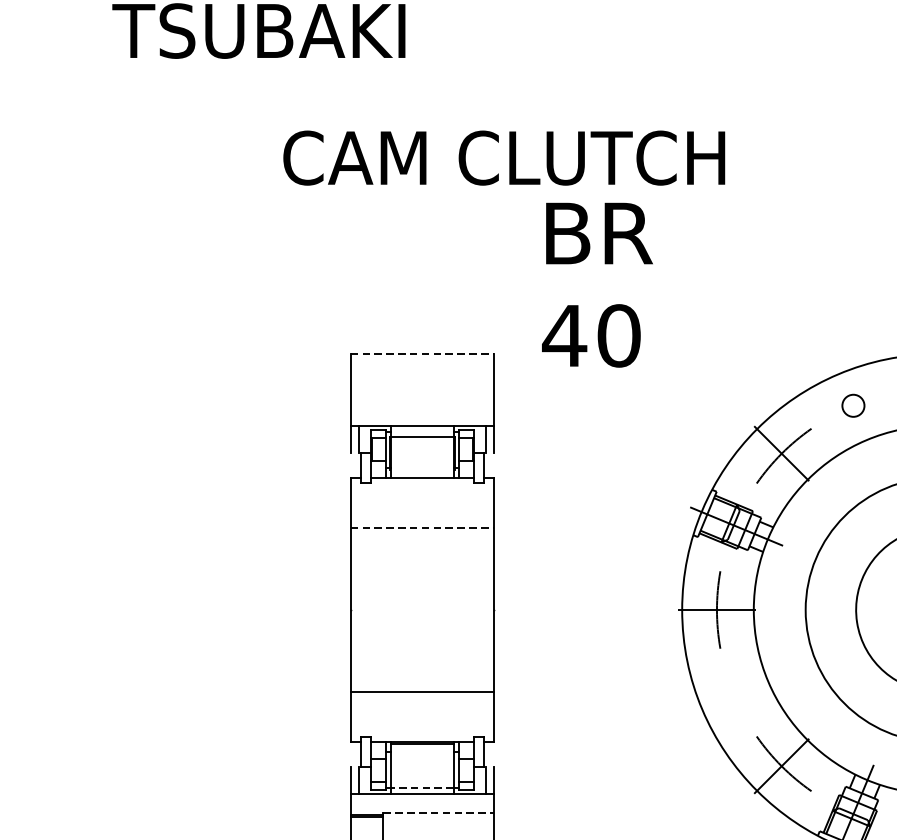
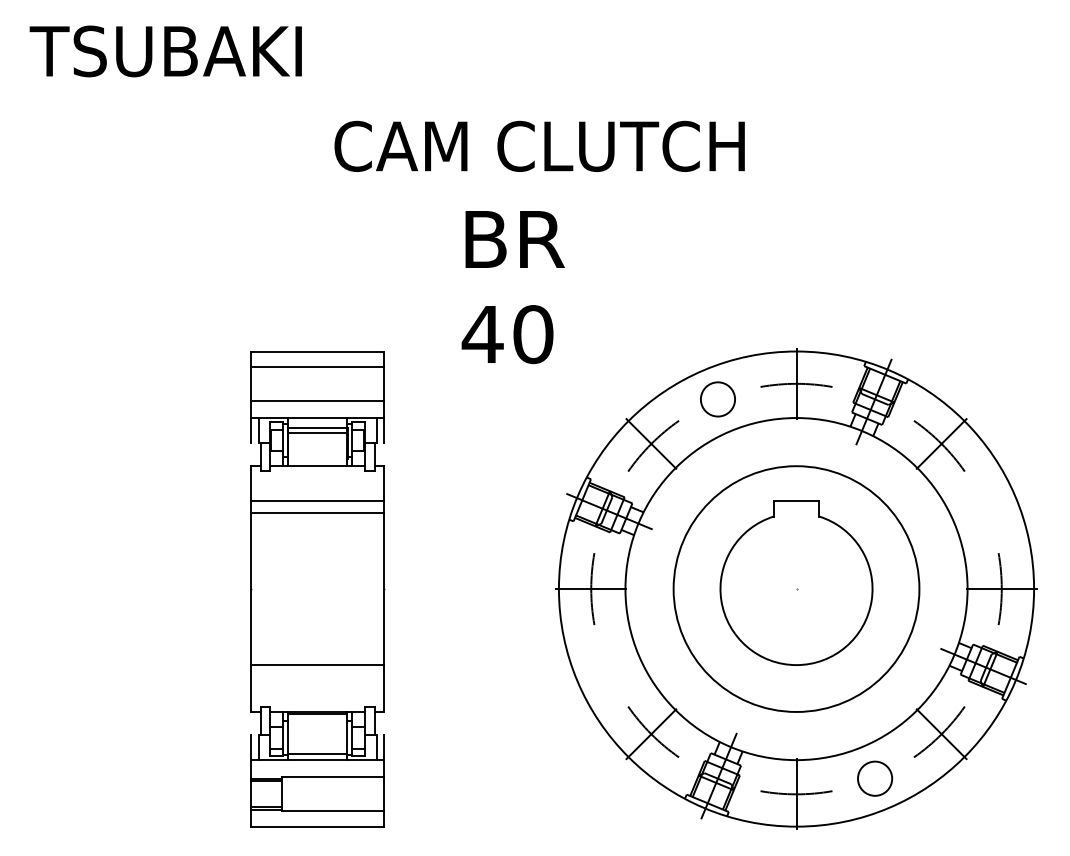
text: (504, 157) -> (539, 145), moved
text: (596, 285) -> (512, 287), moved
line: (422, 354) -> (317, 351), dashed -> solid
line: (422, 370) -> (317, 366), added
circle: (852, 405) -> (717, 399), size x1.67
line: (422, 406) -> (317, 400), added
line: (422, 441) -> (317, 432), added
line: (422, 514) -> (317, 500), added
line: (422, 528) -> (317, 513), dashed -> solid
line: (422, 788) -> (317, 754), dashed -> solid
line: (439, 812) -> (333, 777), dashed -> solid

